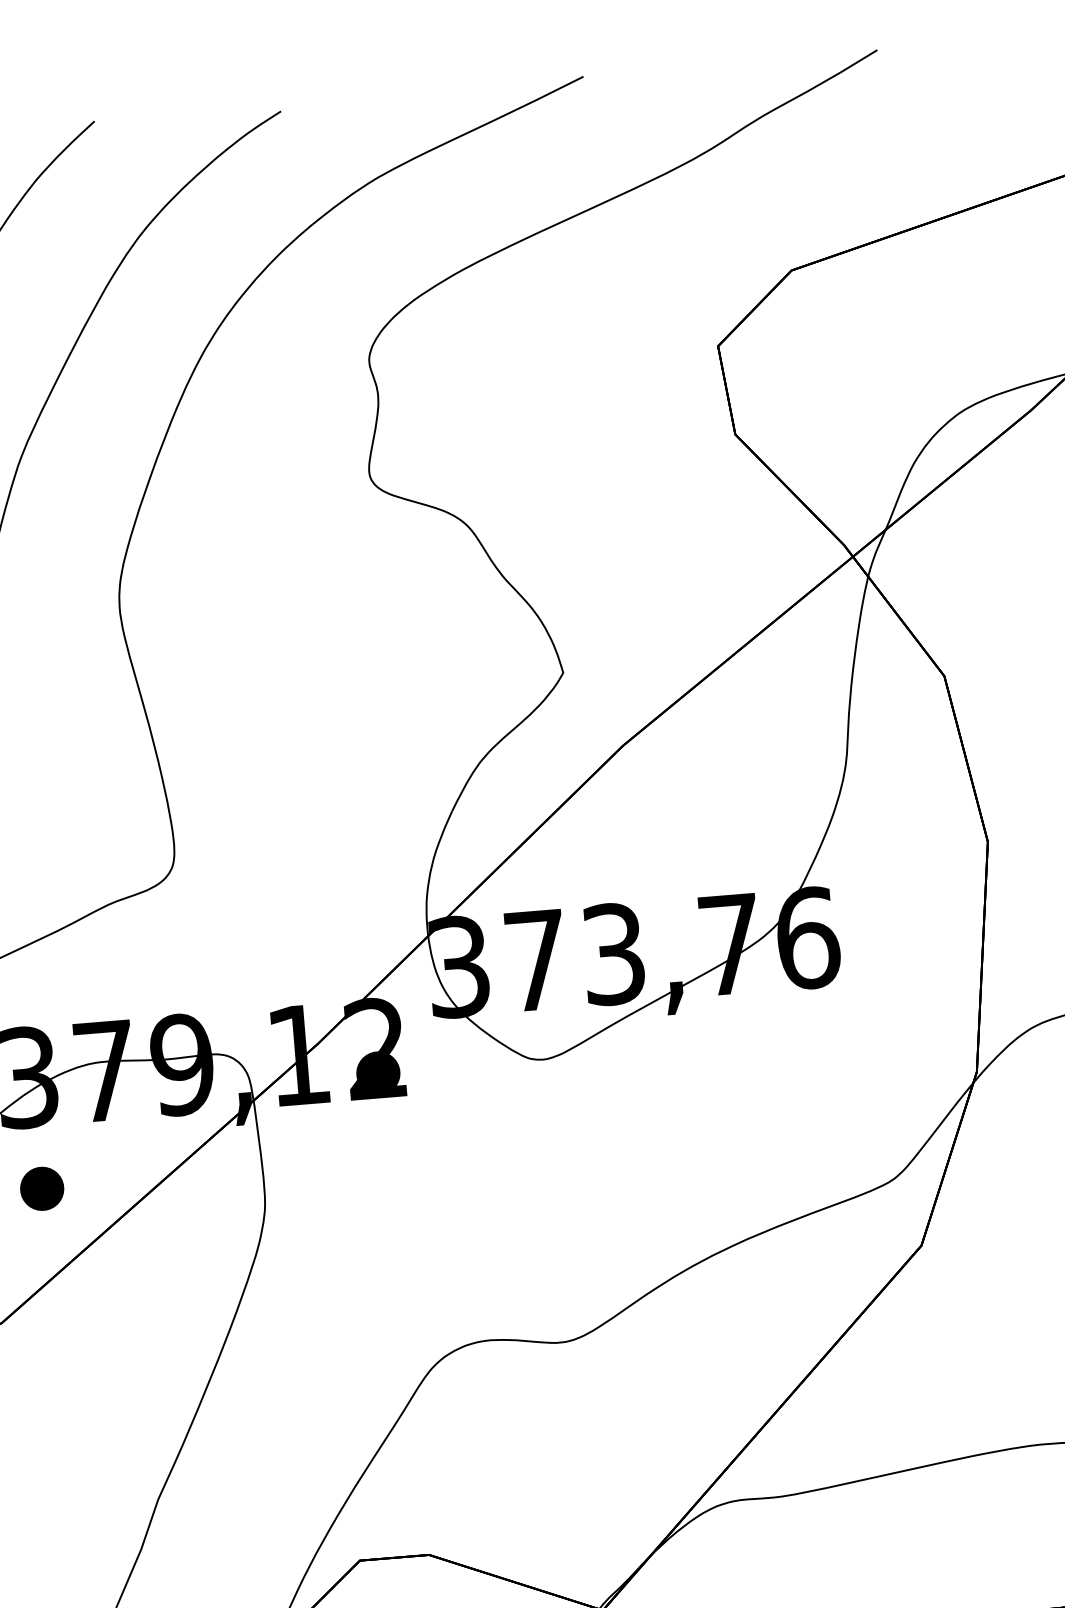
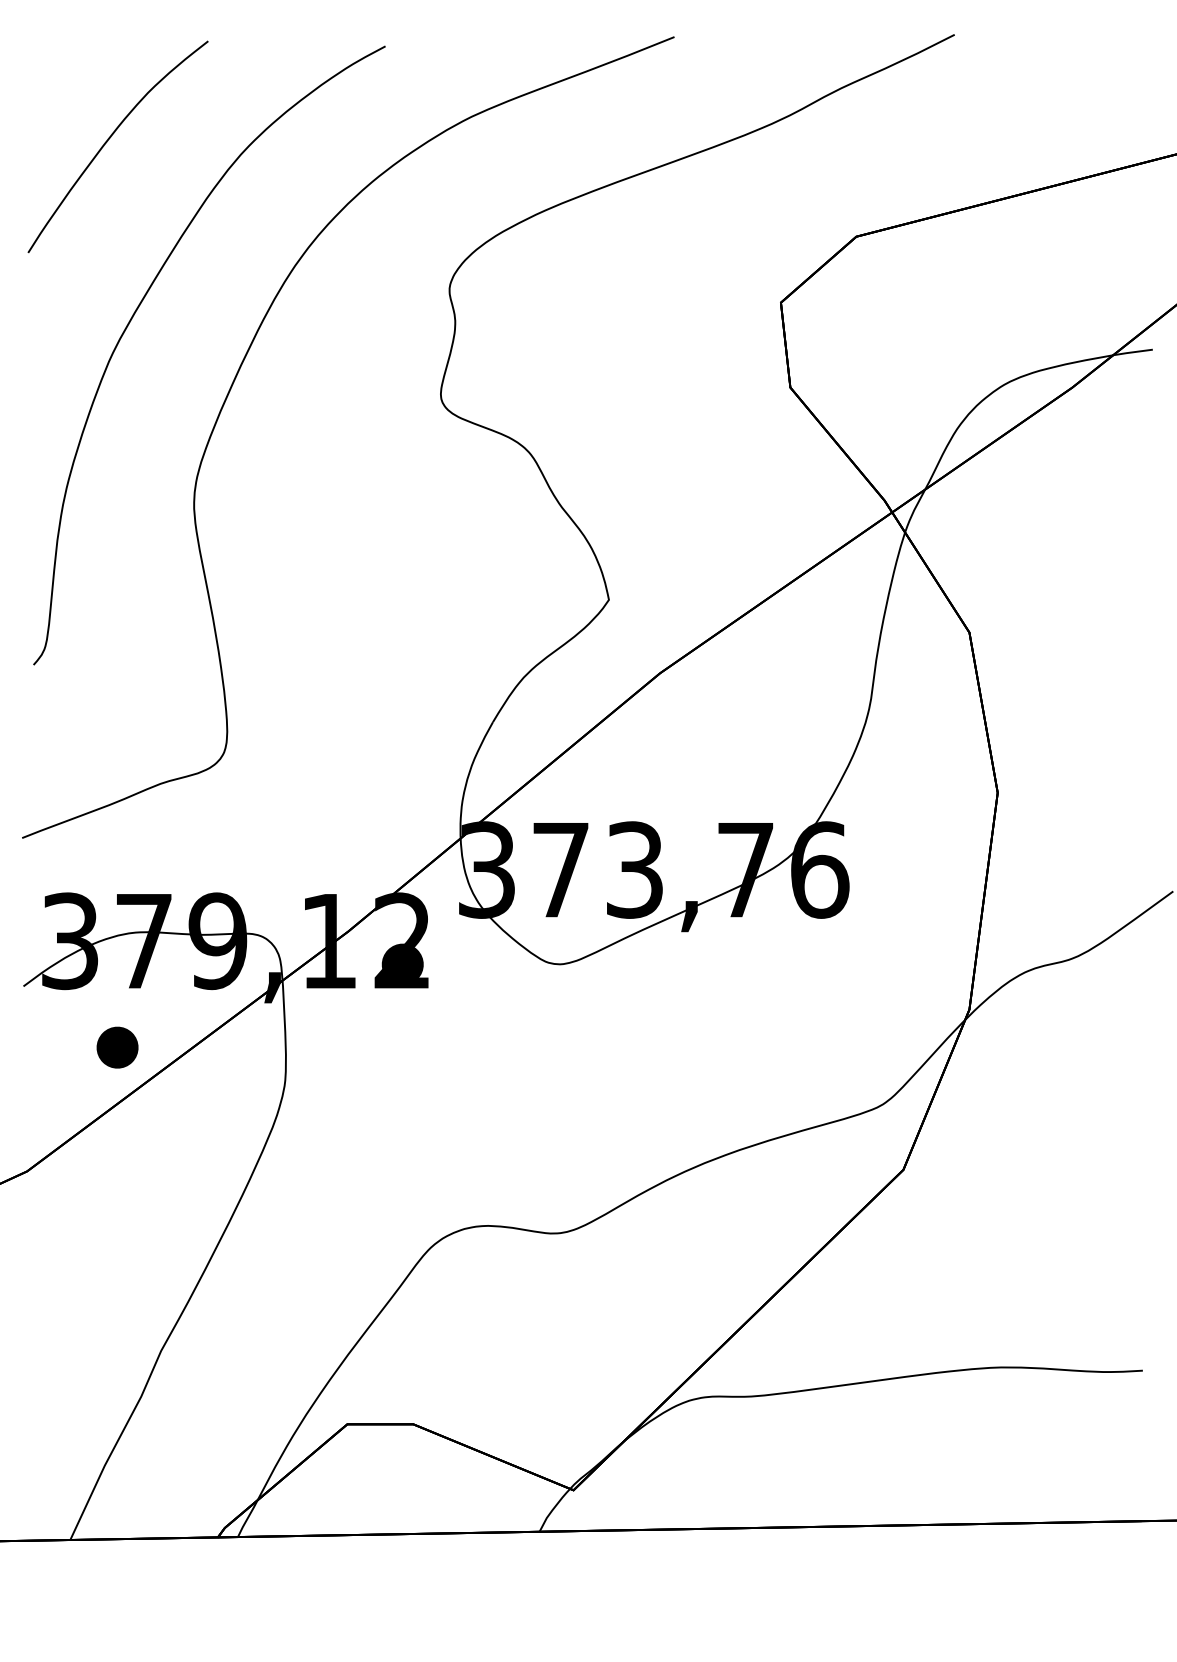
part: (42, 1188) -> (117, 1047), moved

